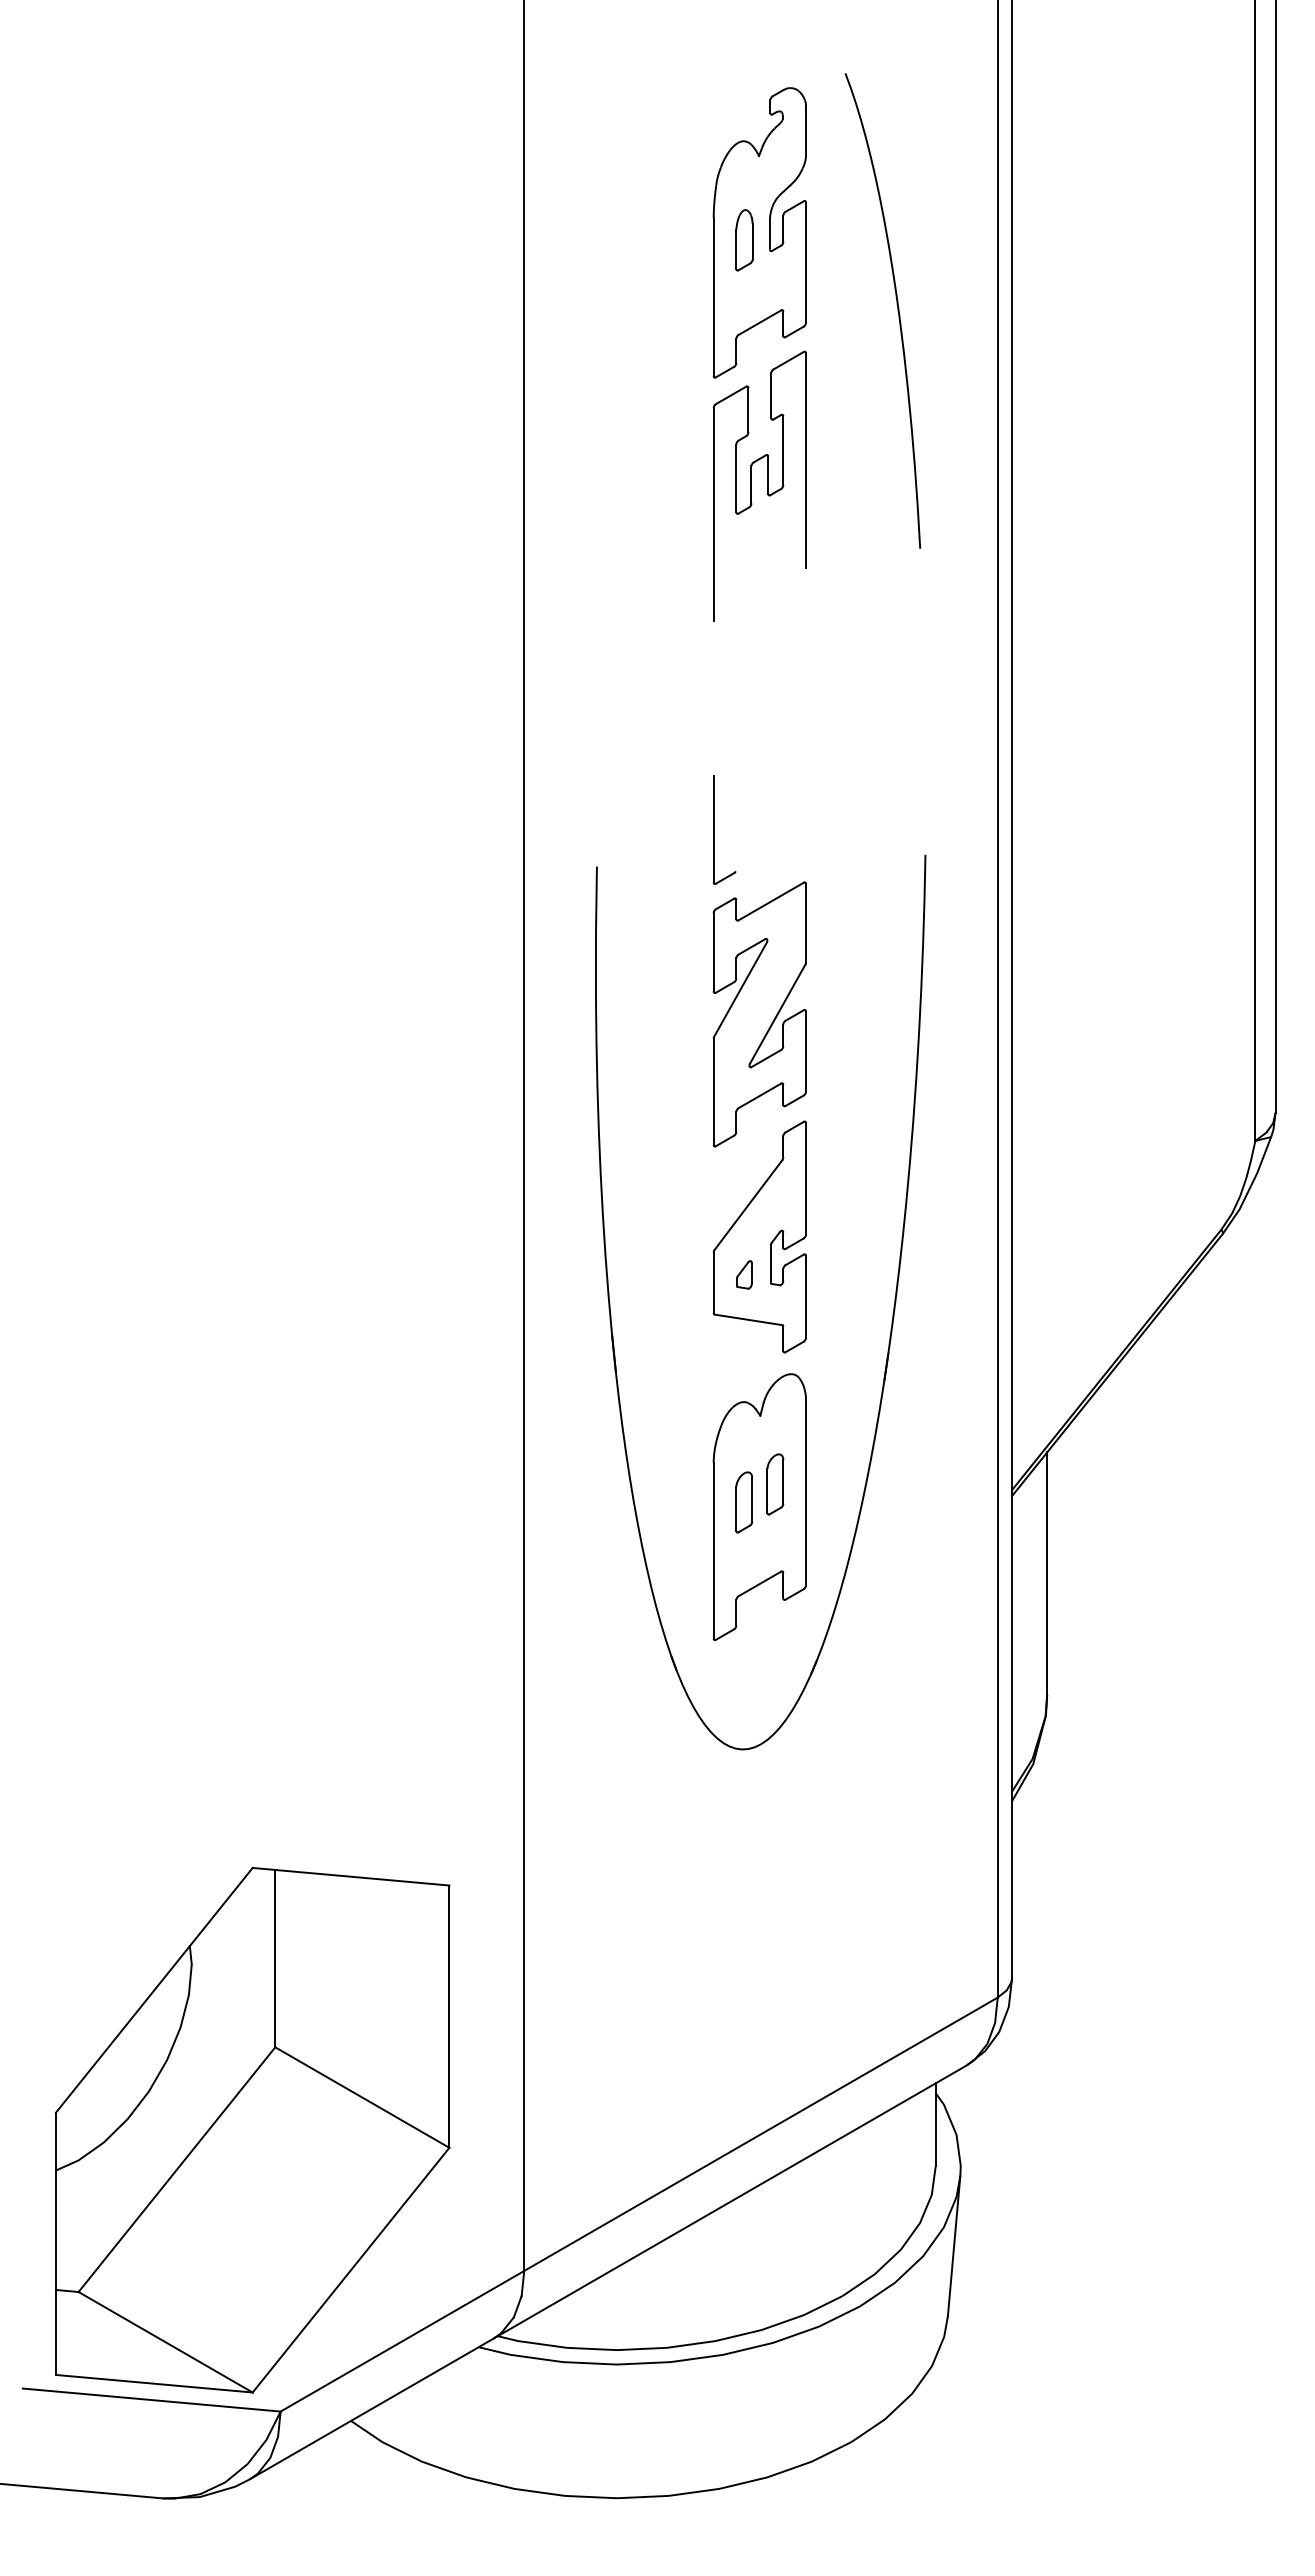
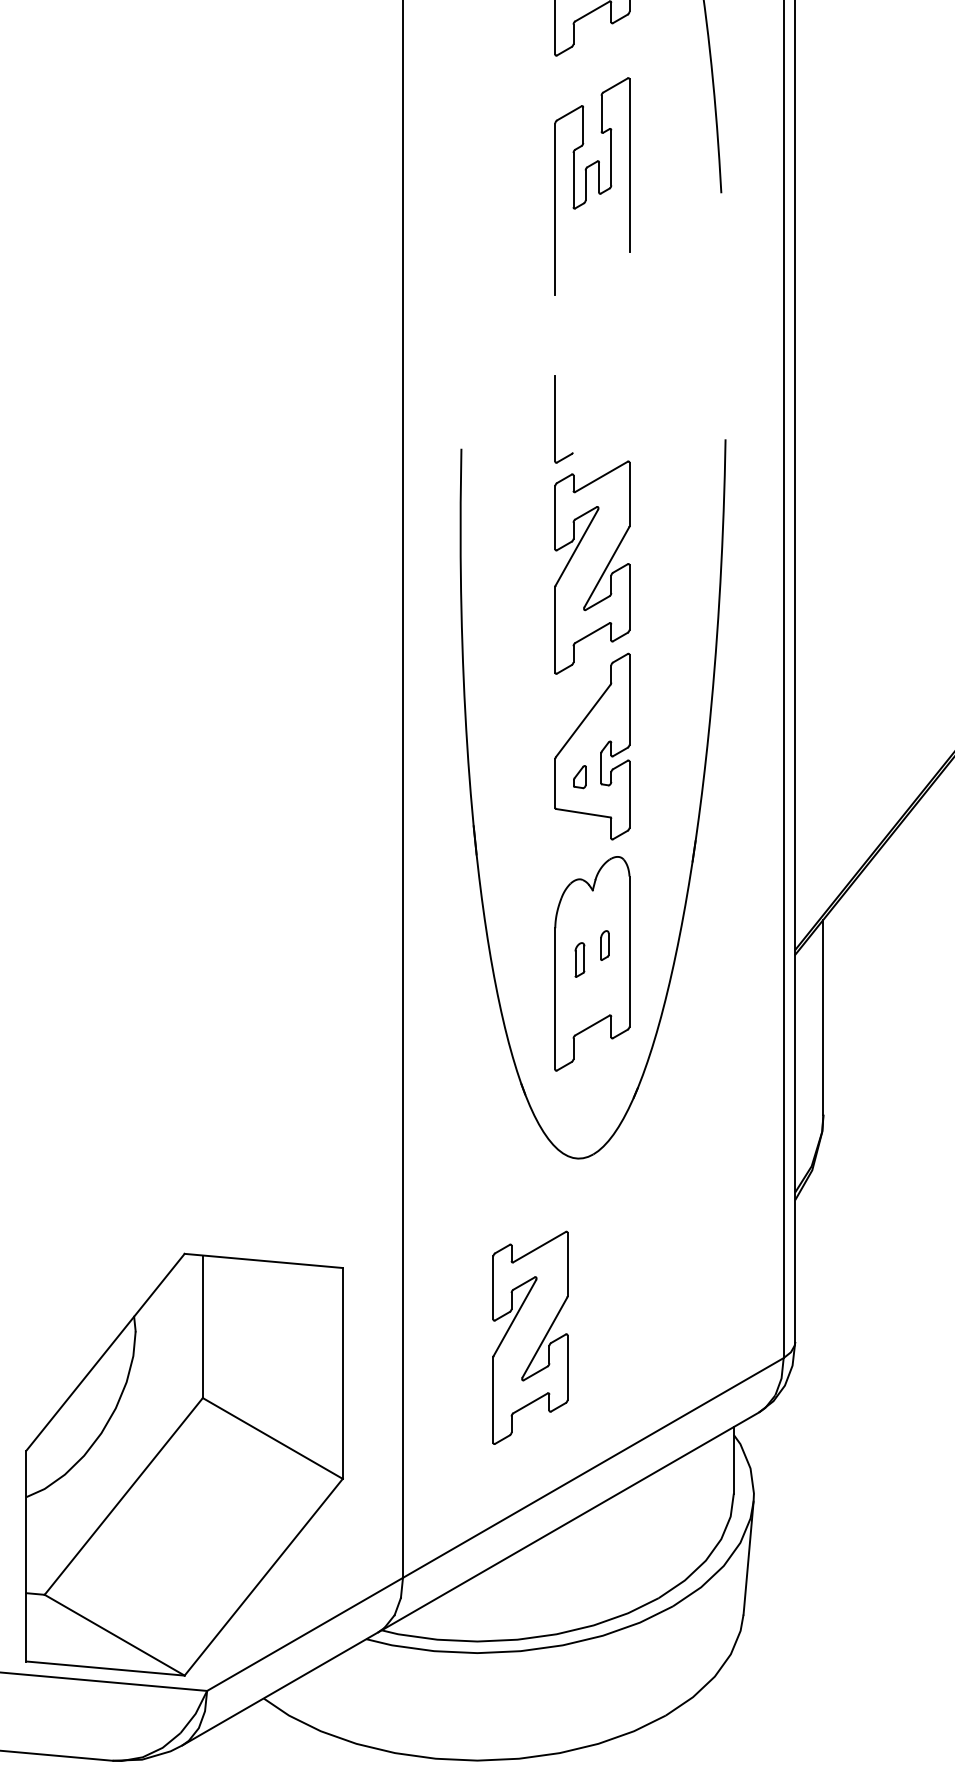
part: (751, 485) -> (585, 185), moved
part: (775, 1484) -> (604, 945), size x0.6
part: (744, 1502) -> (580, 960), size x0.7
part: (682, 1972) -> (530, 1337), added

